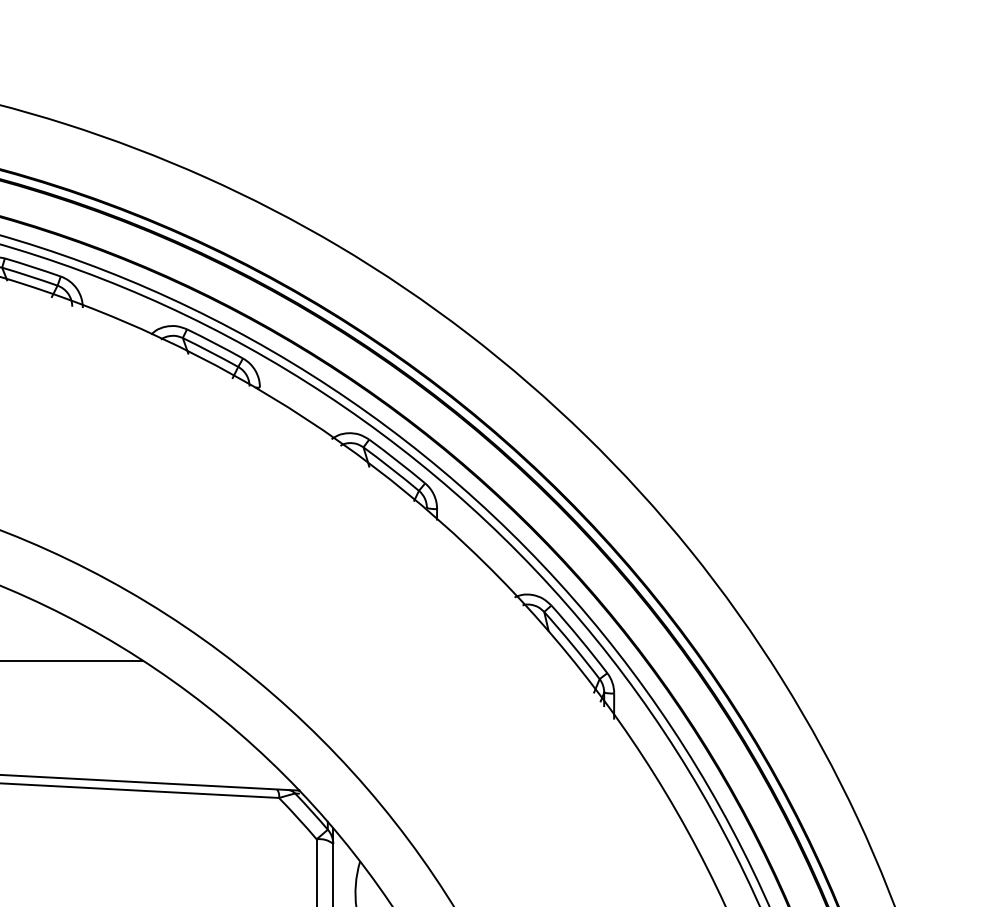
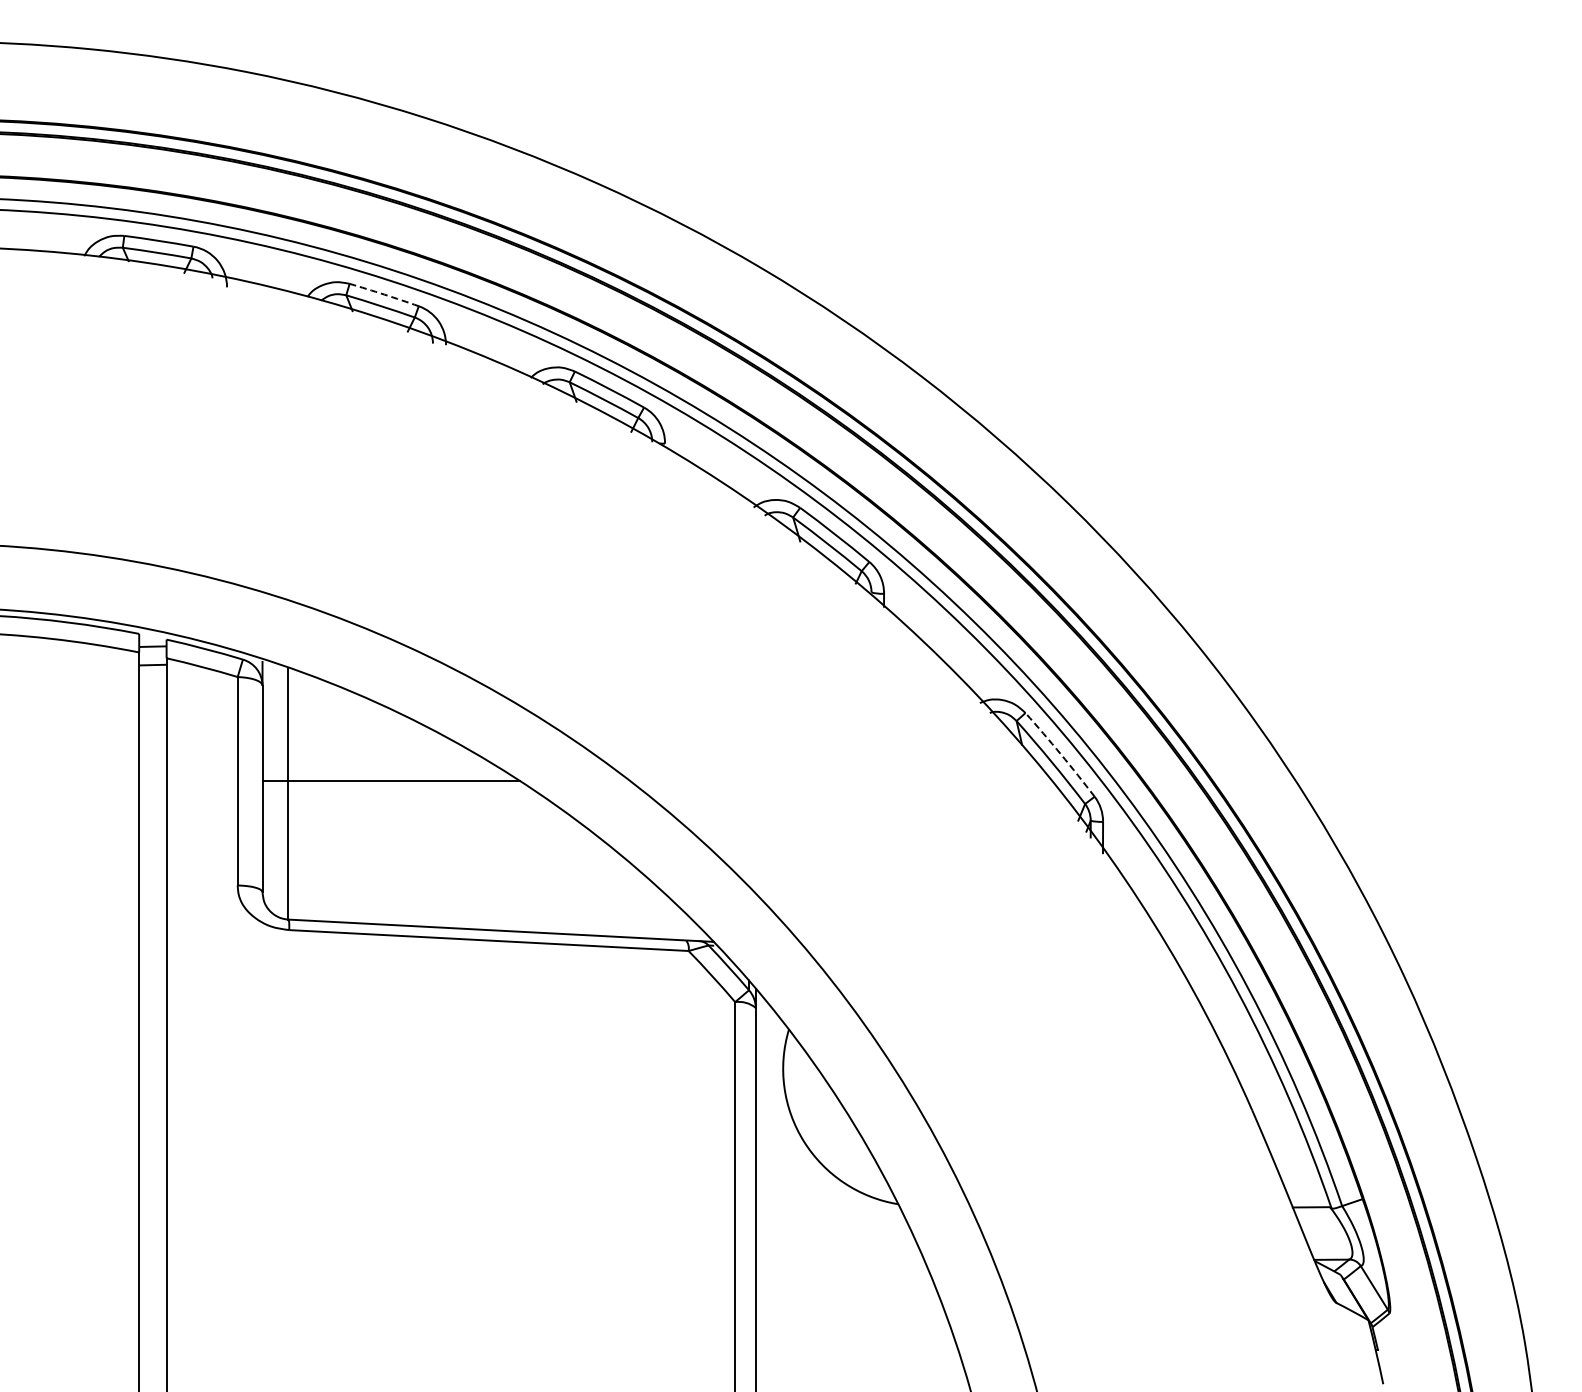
arc: (33, 267) -> (384, 294), solid -> dashed
arc: (579, 639) -> (1060, 754), solid -> dashed

